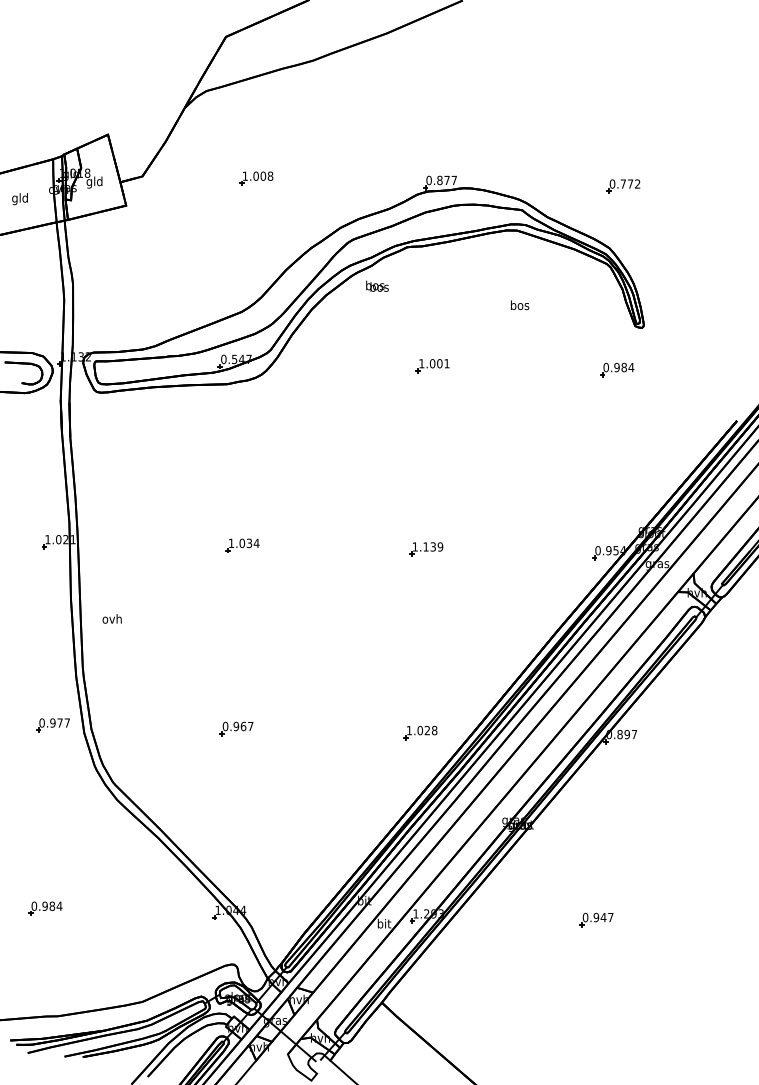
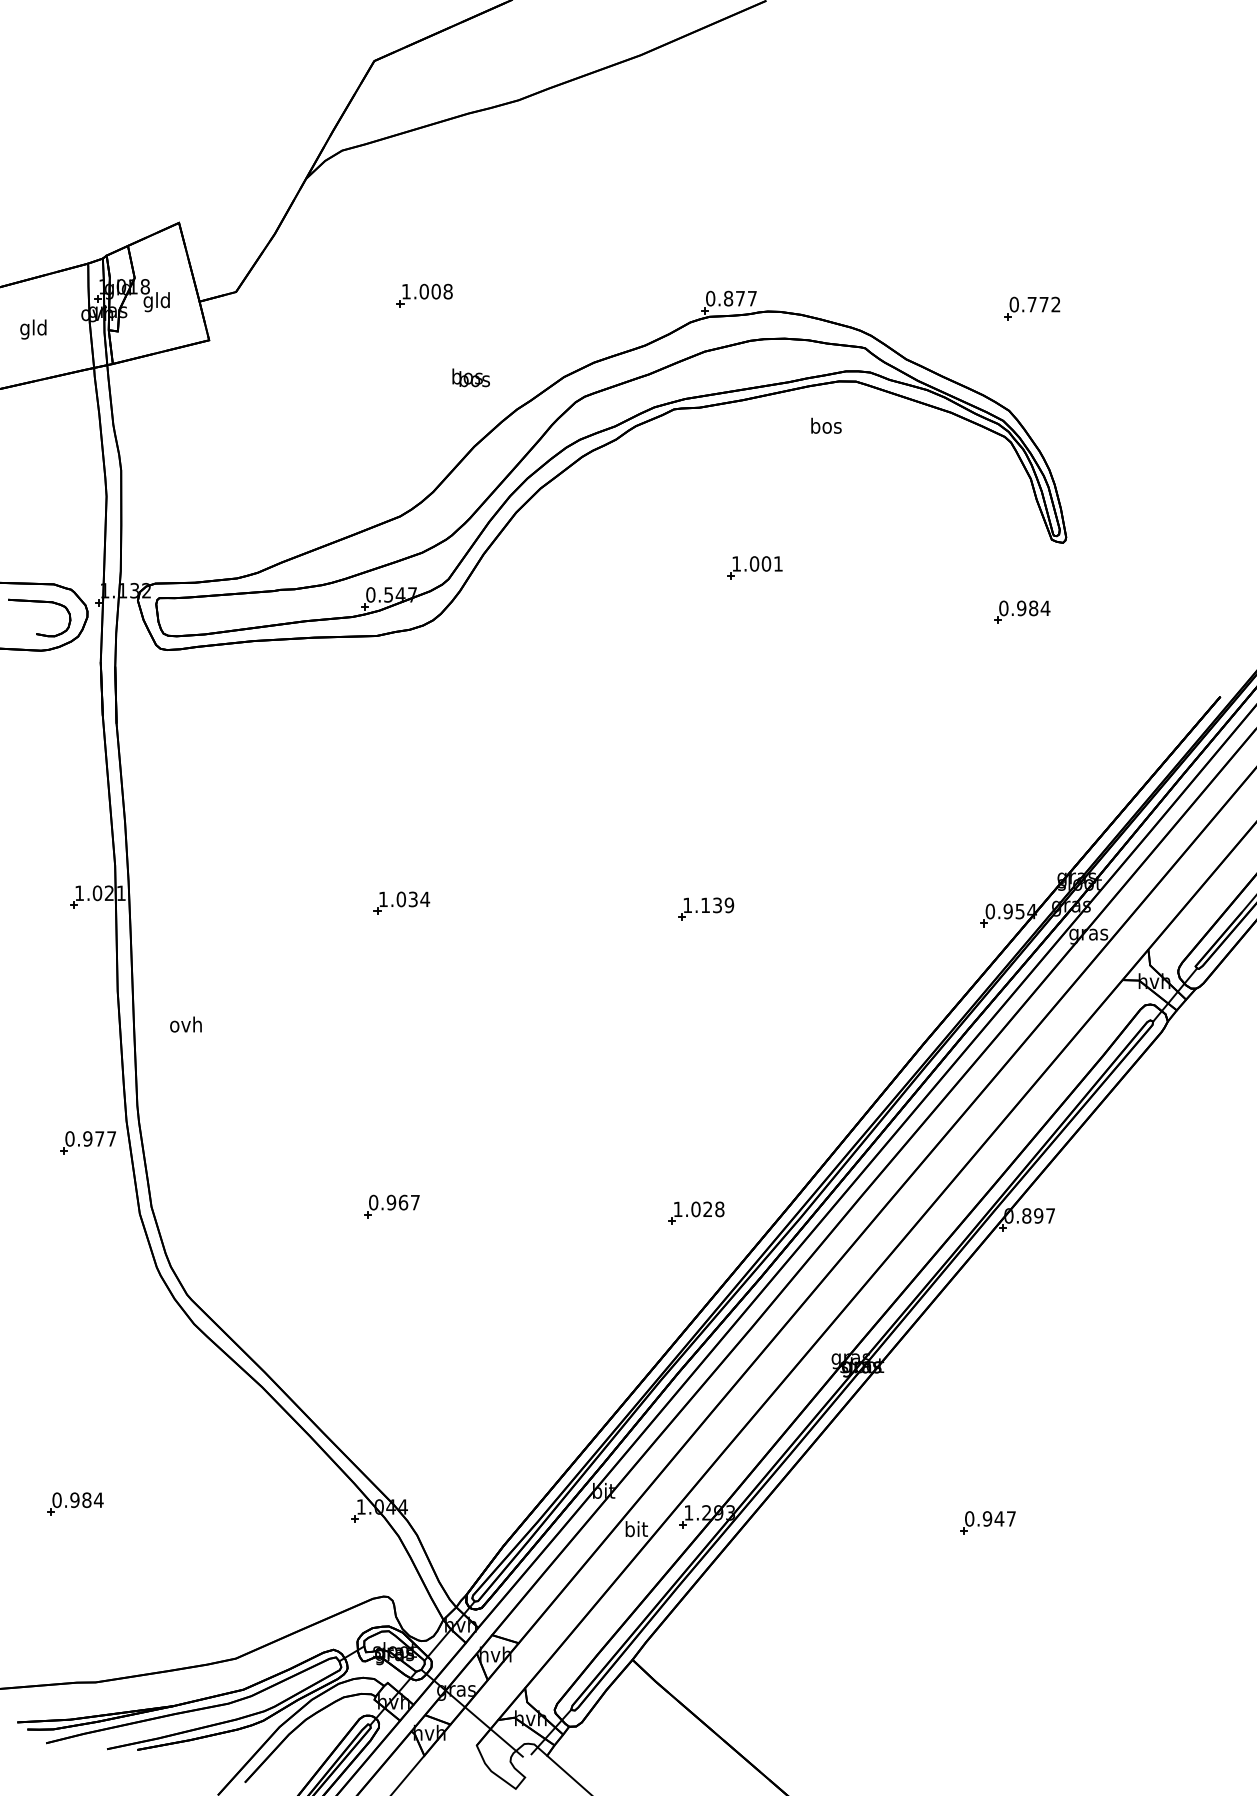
text: (377, 285) -> (471, 376), moved
text: (520, 305) -> (827, 426), moved
part: (432, 366) -> (754, 568), moved
part: (52, 725) -> (87, 1143), moved

